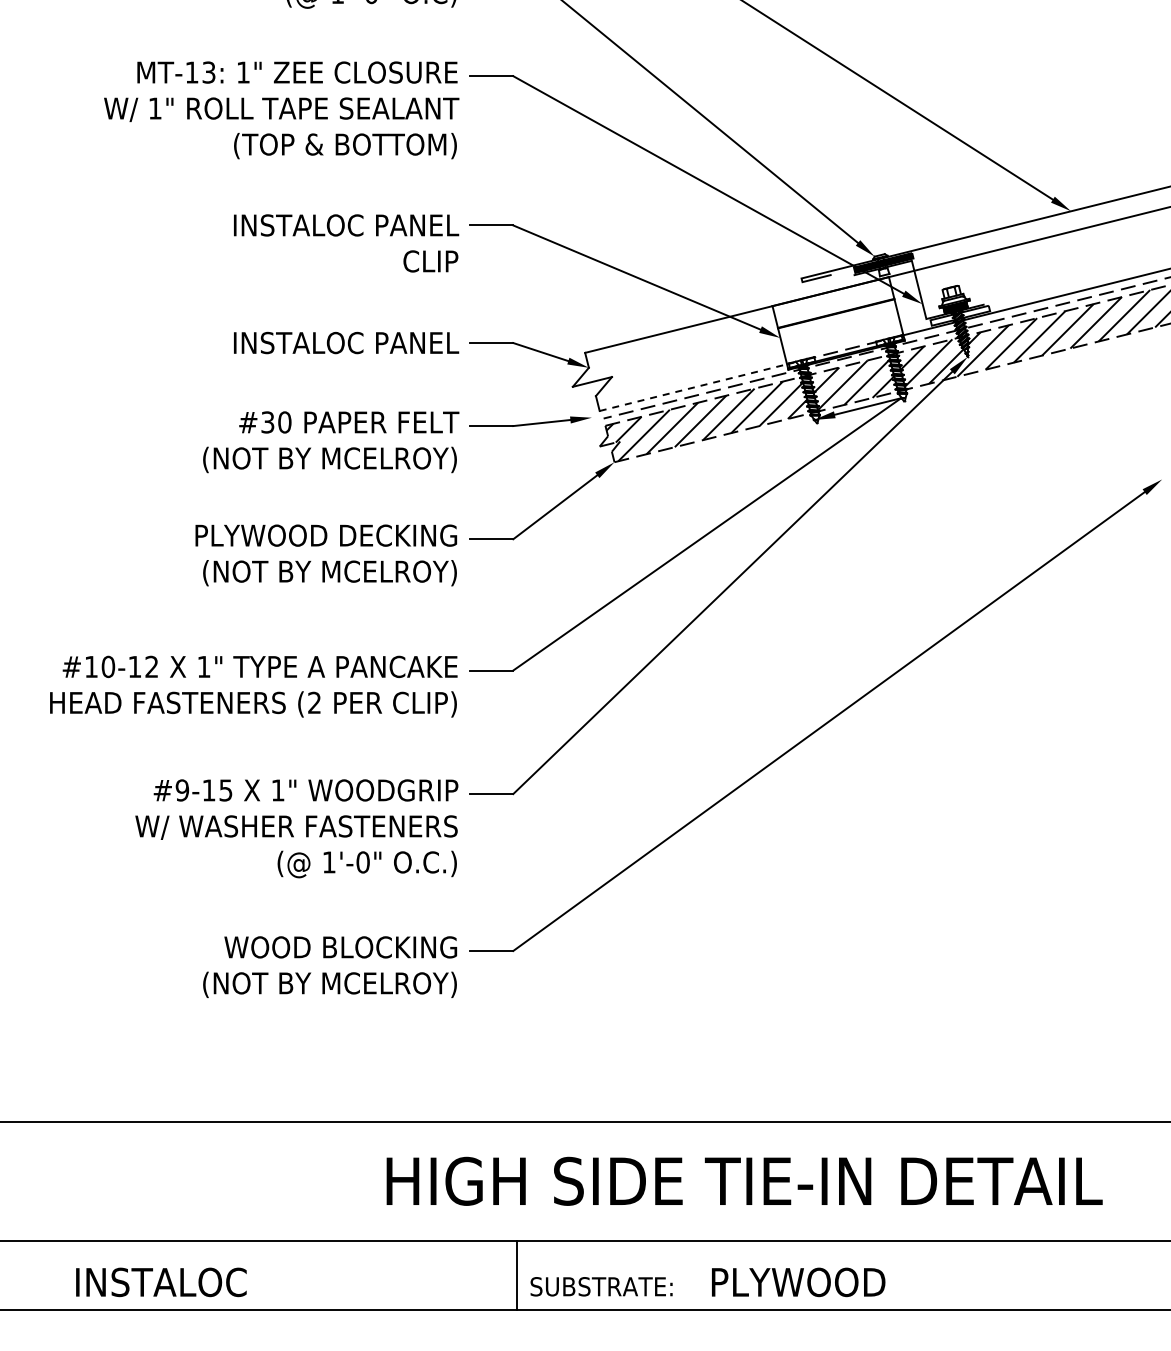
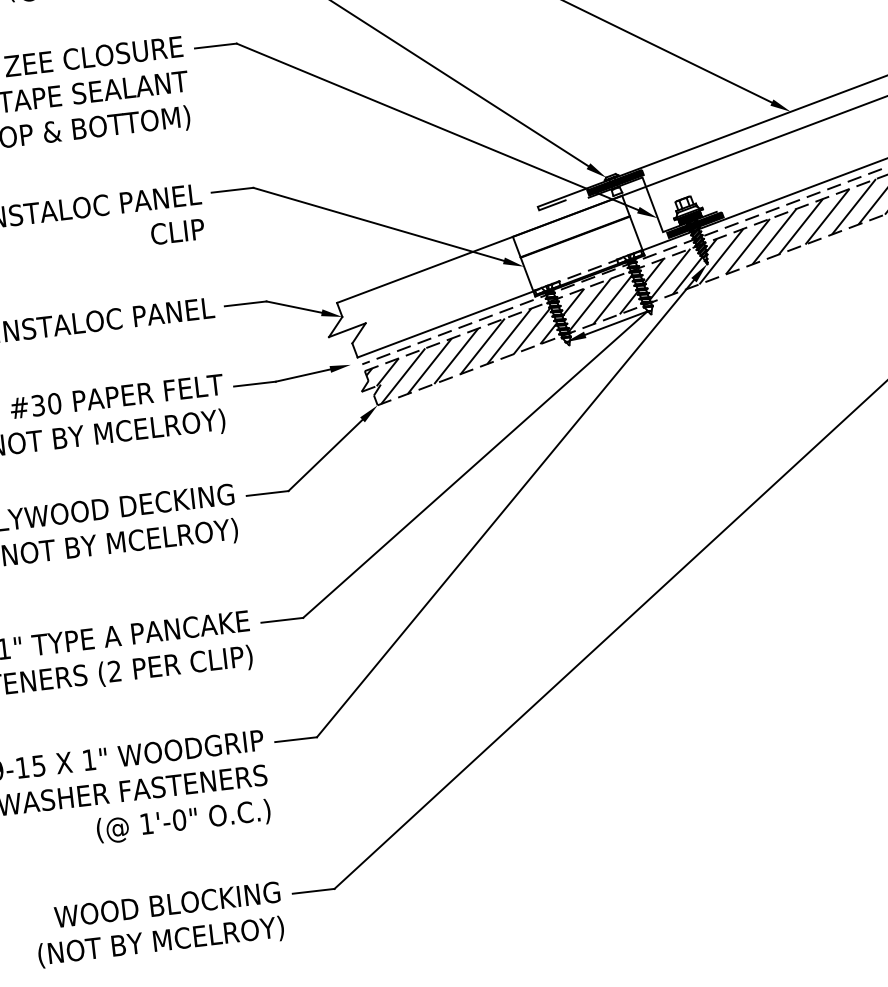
fill: (960, 315) -> (695, 224), added
line: (693, 387) -> (445, 324), dashed -> solid

